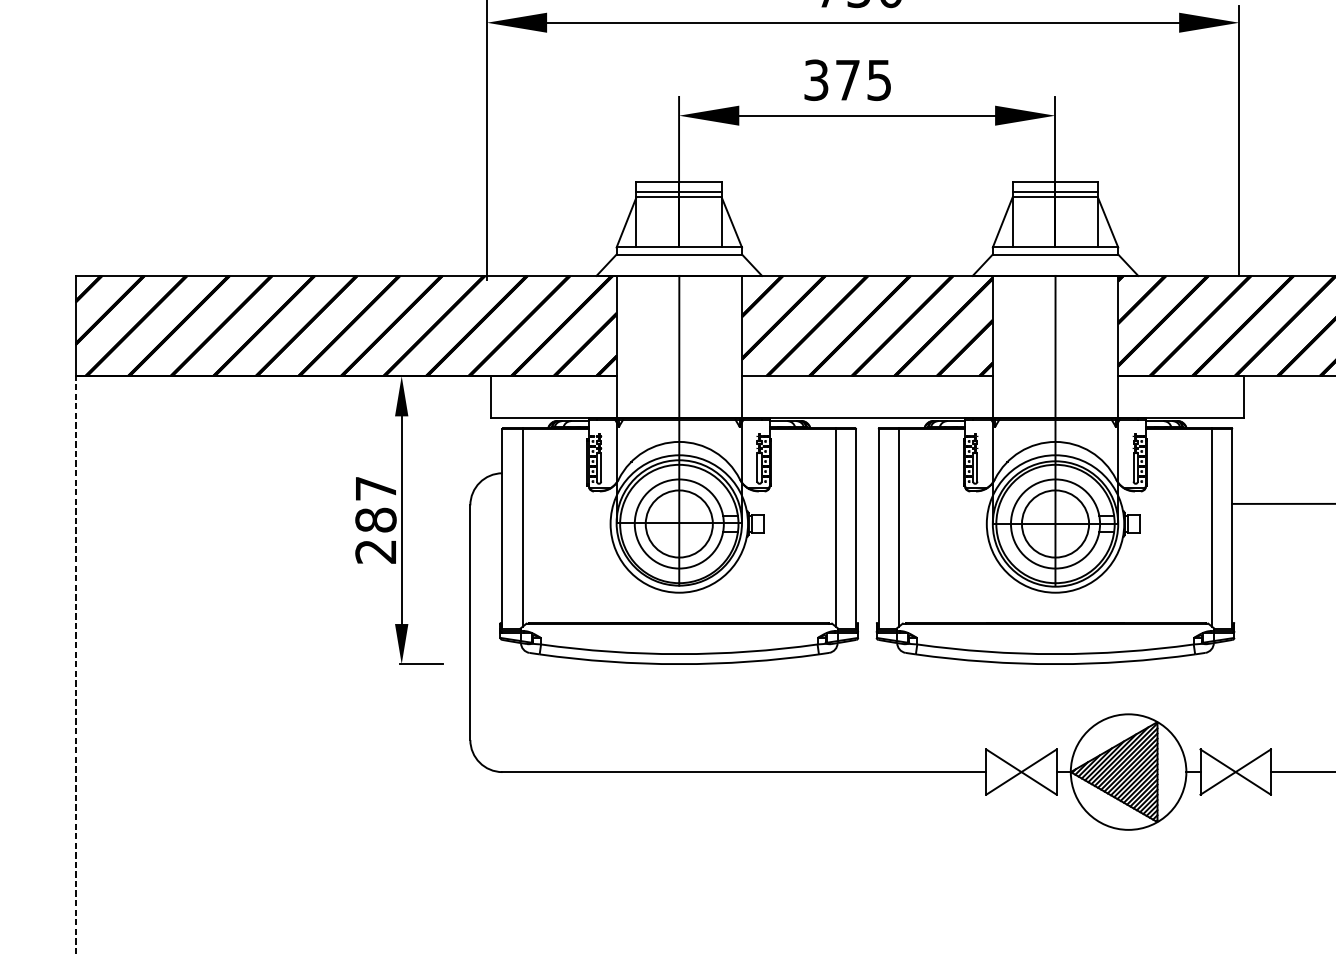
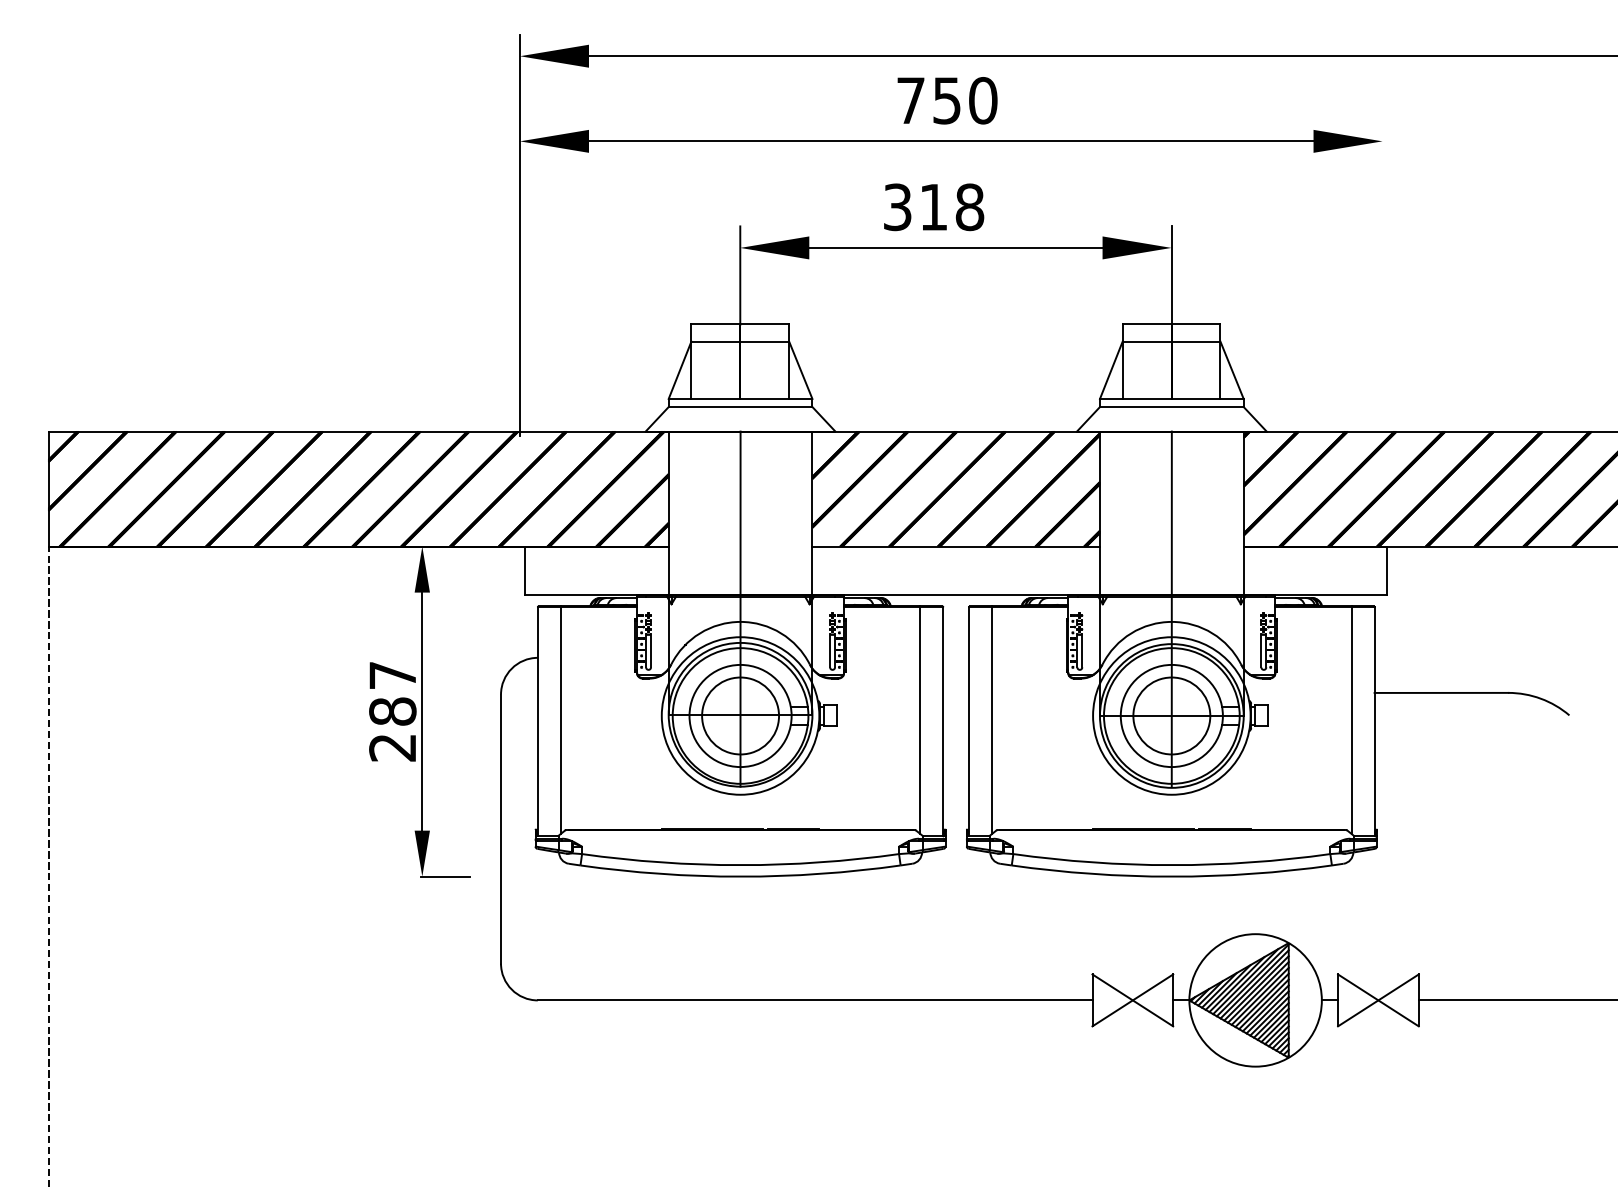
text: (864, 80) -> (952, 207), 375 -> 318
line: (1239, 140) -> (1382, 276), removed
line: (679, 192) -> (740, 335), removed
line: (1055, 192) -> (1171, 335), removed

